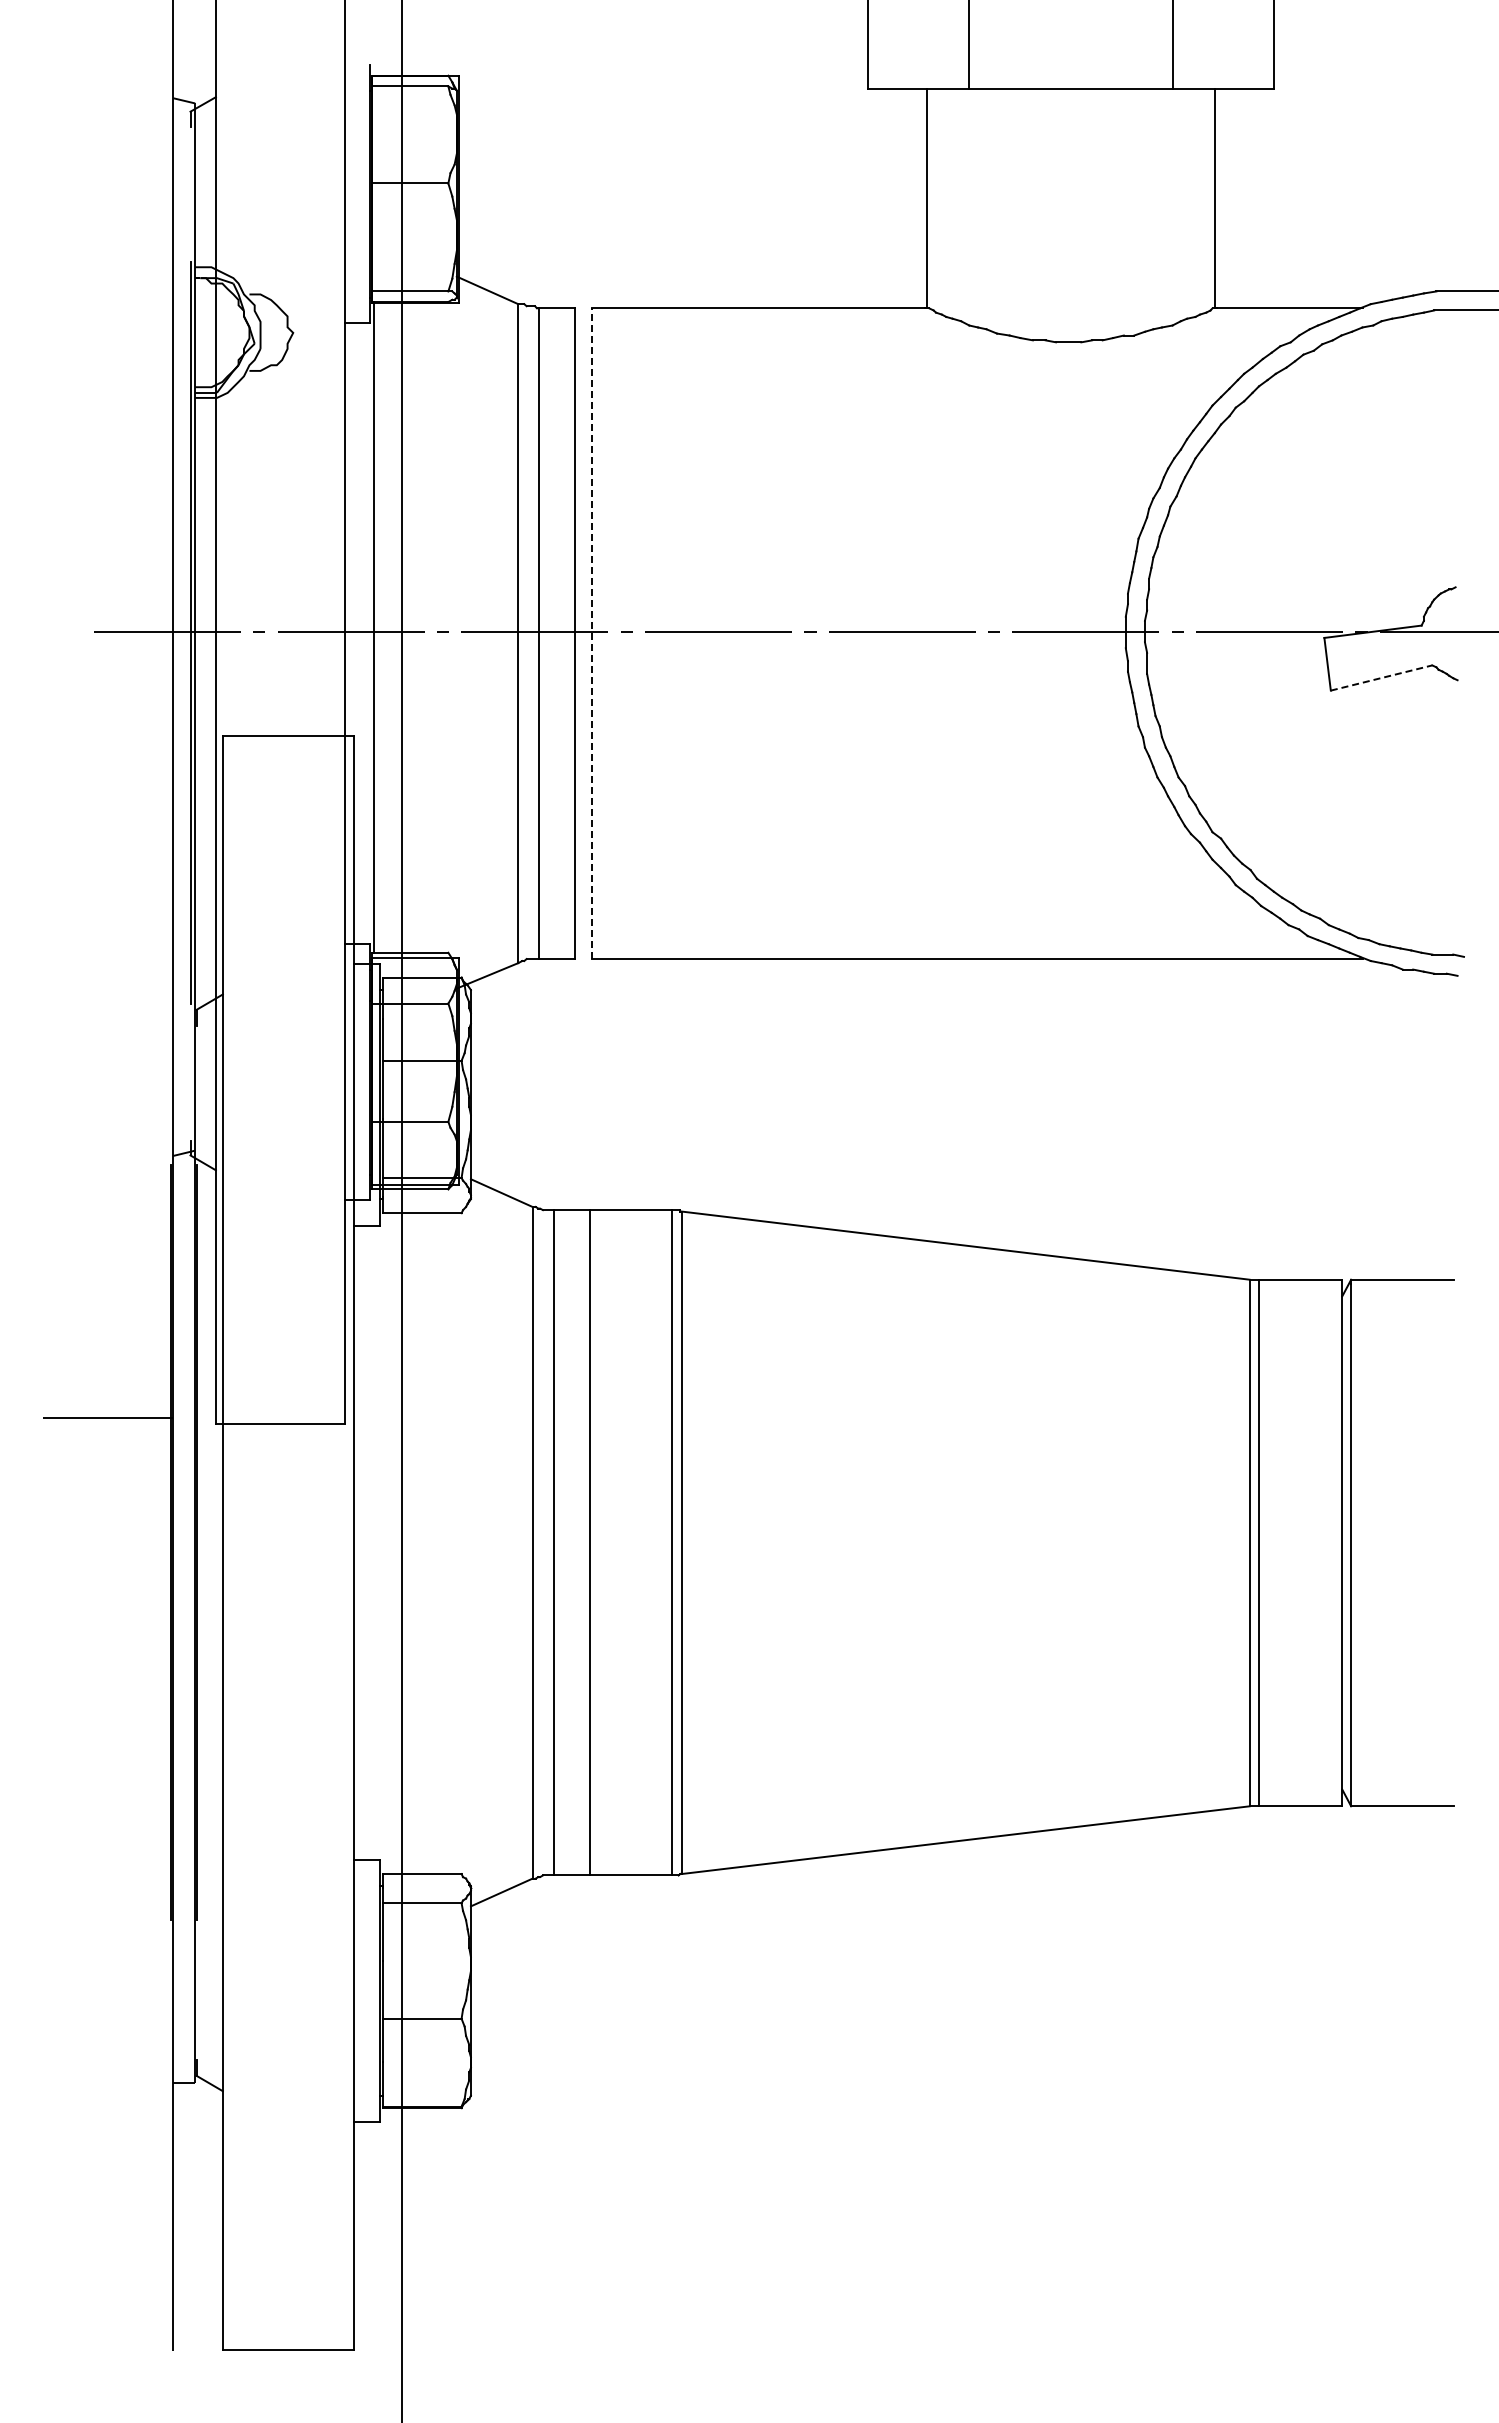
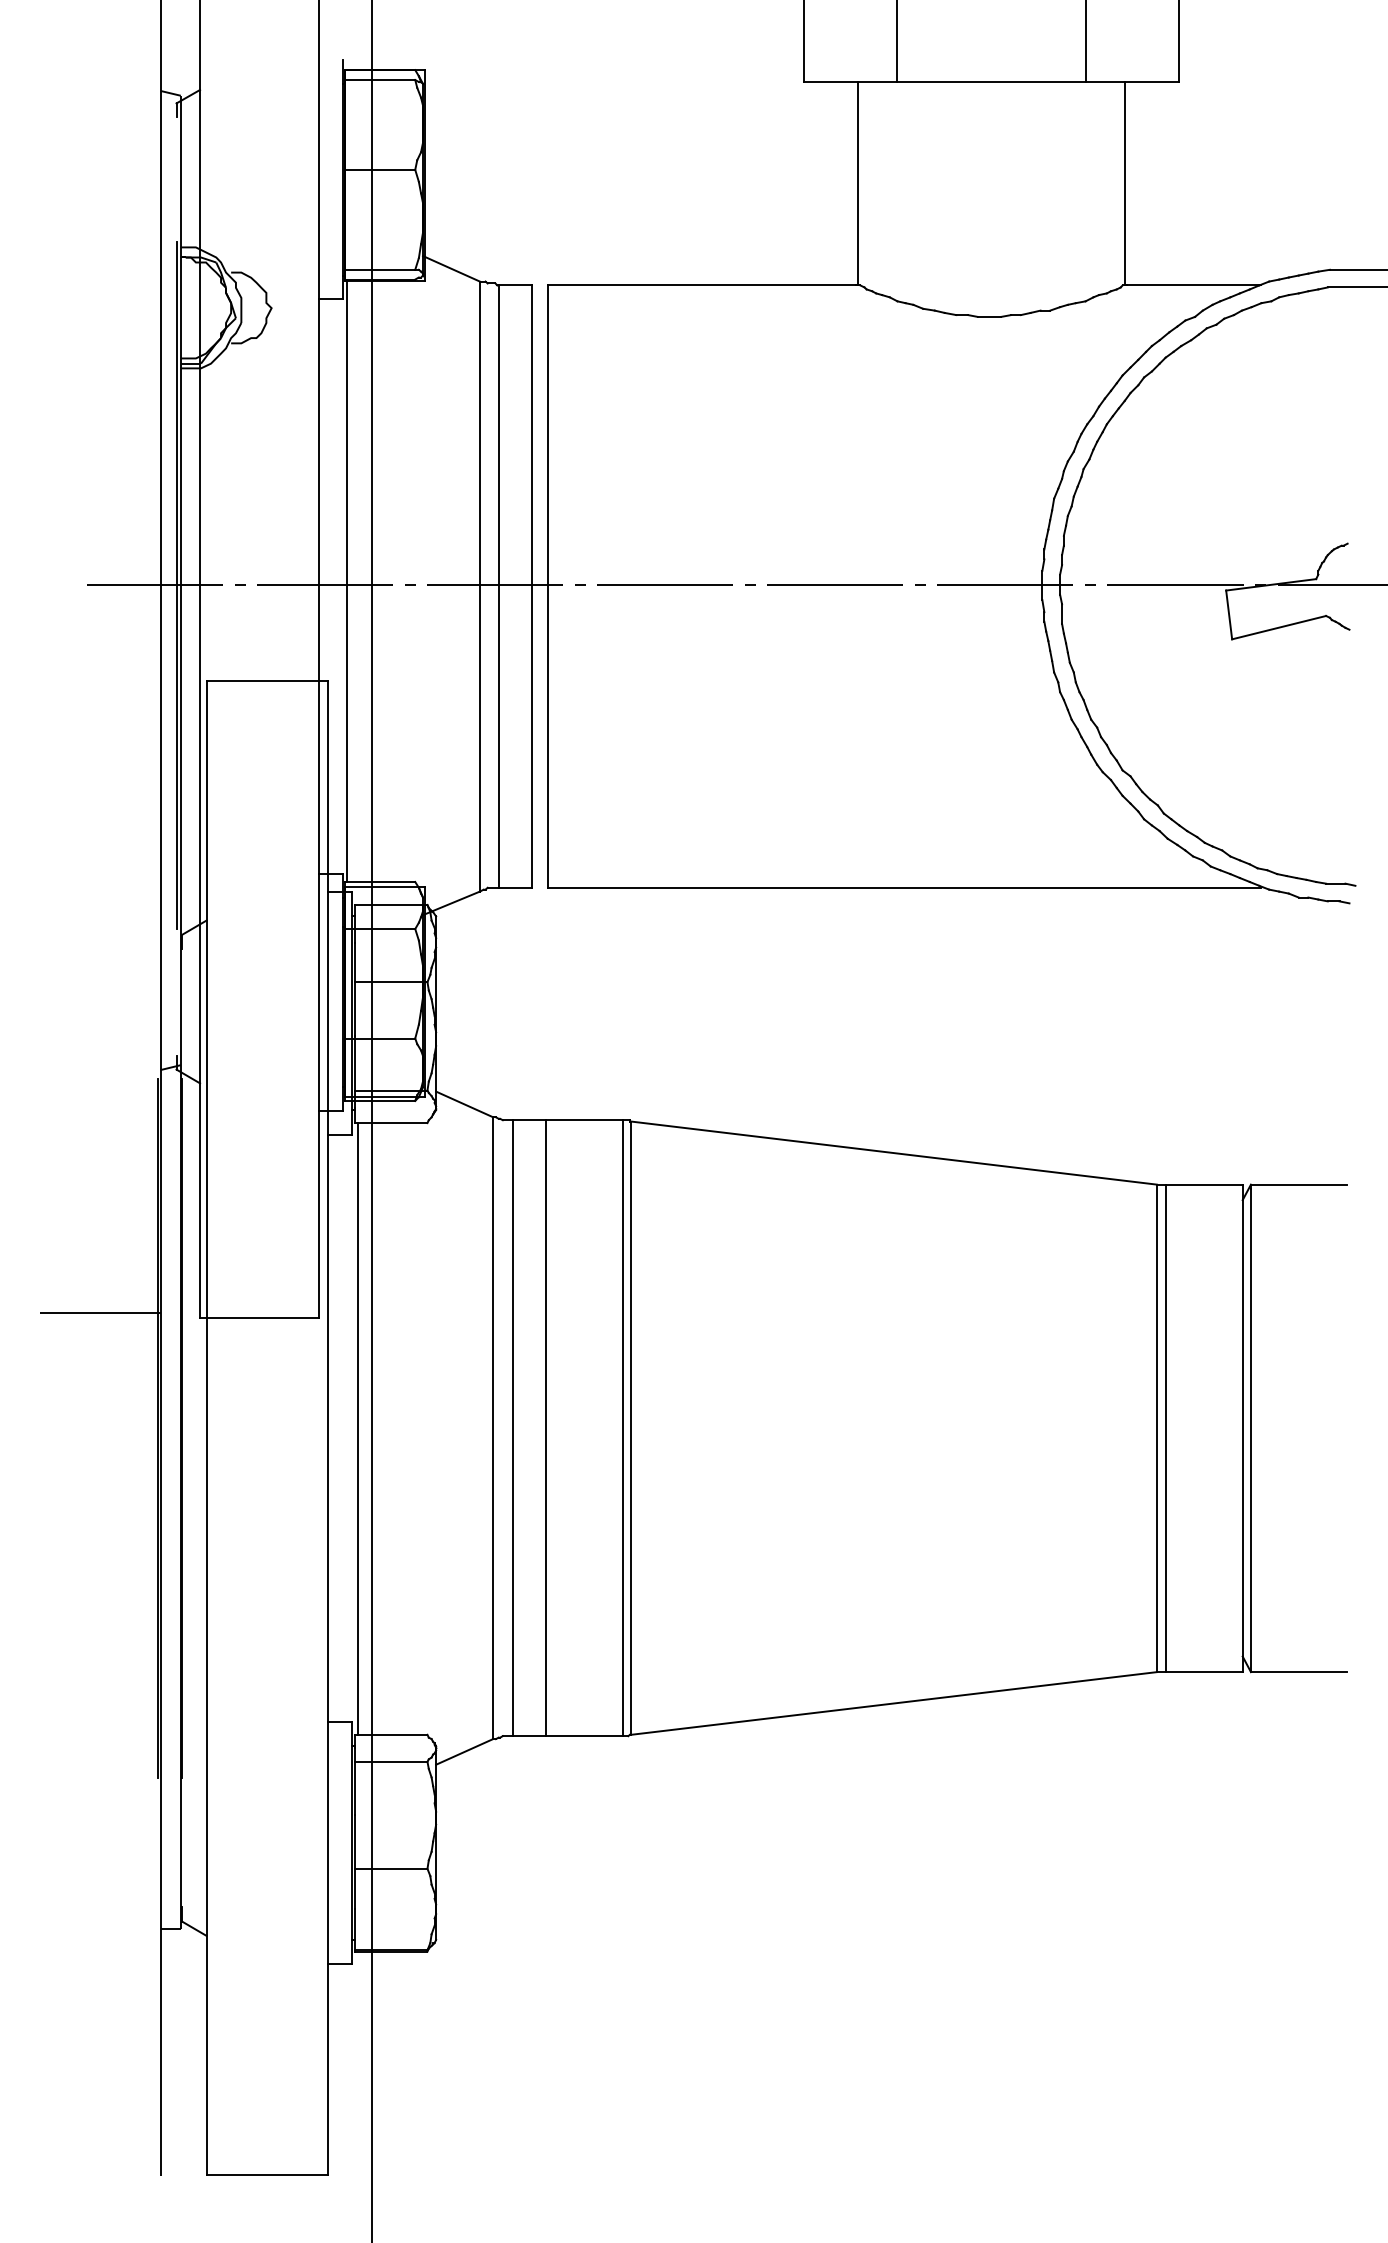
line: (591, 633) -> (547, 586), dashed -> solid
line: (1382, 677) -> (1279, 627), dashed -> solid
line: (386, 1543) -> (357, 1428), added

